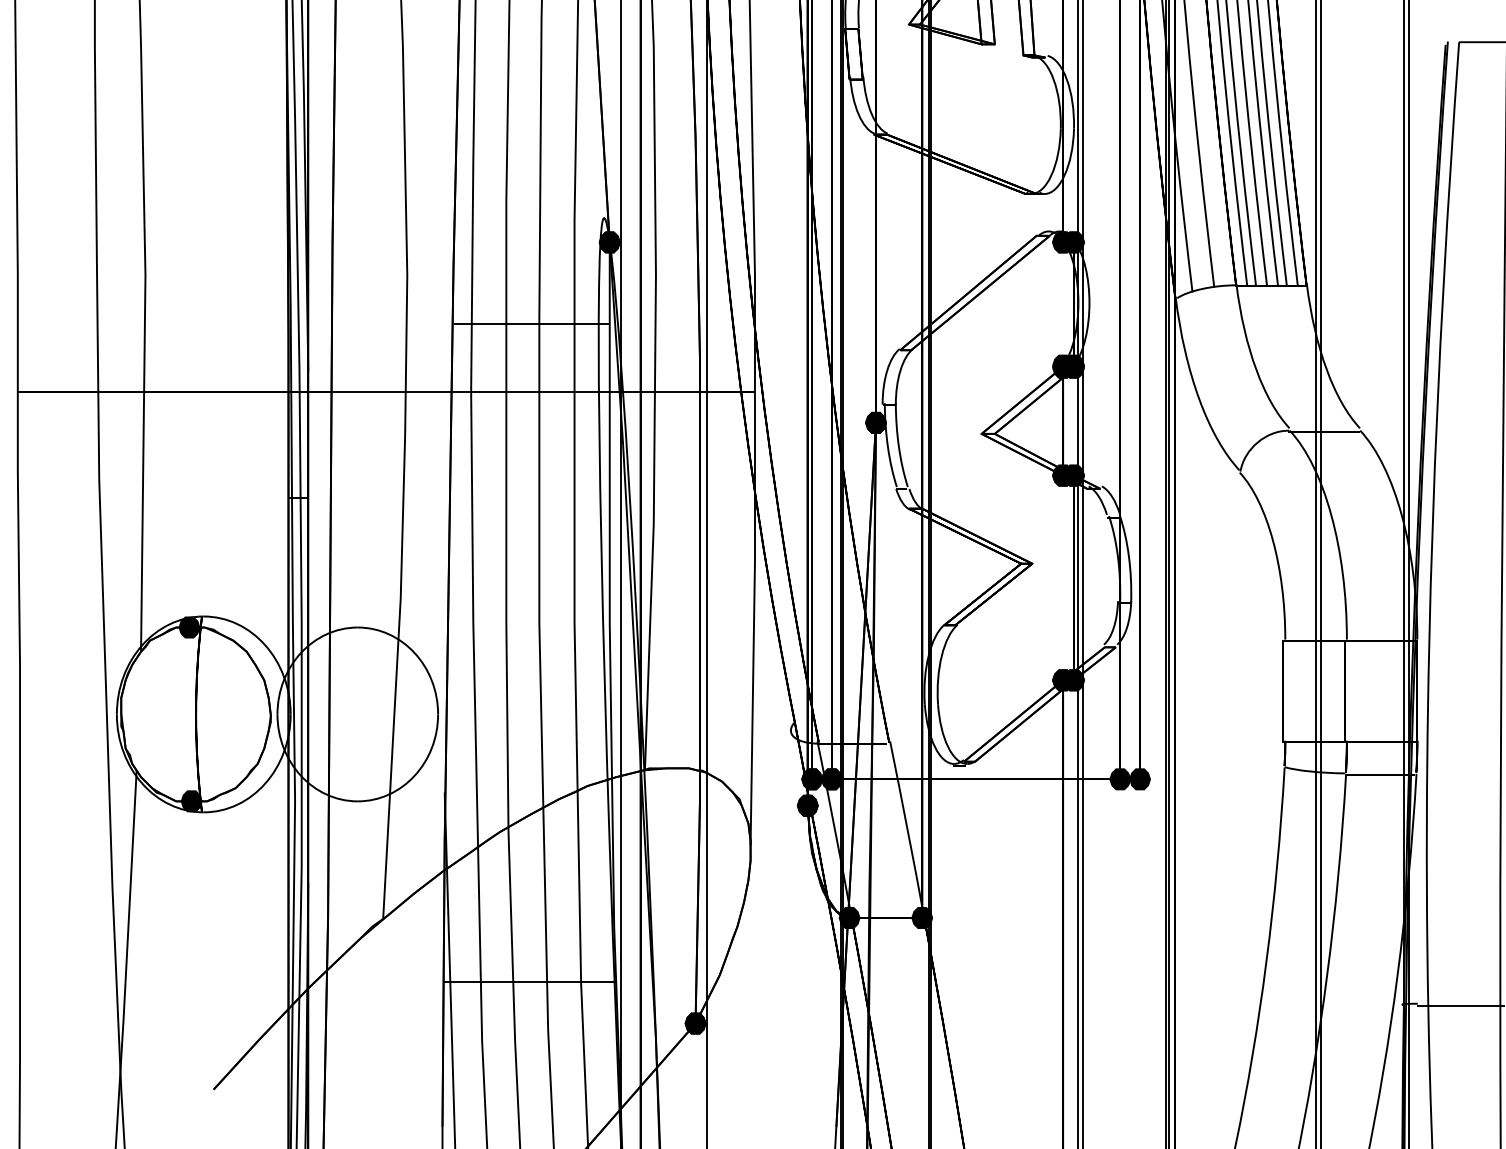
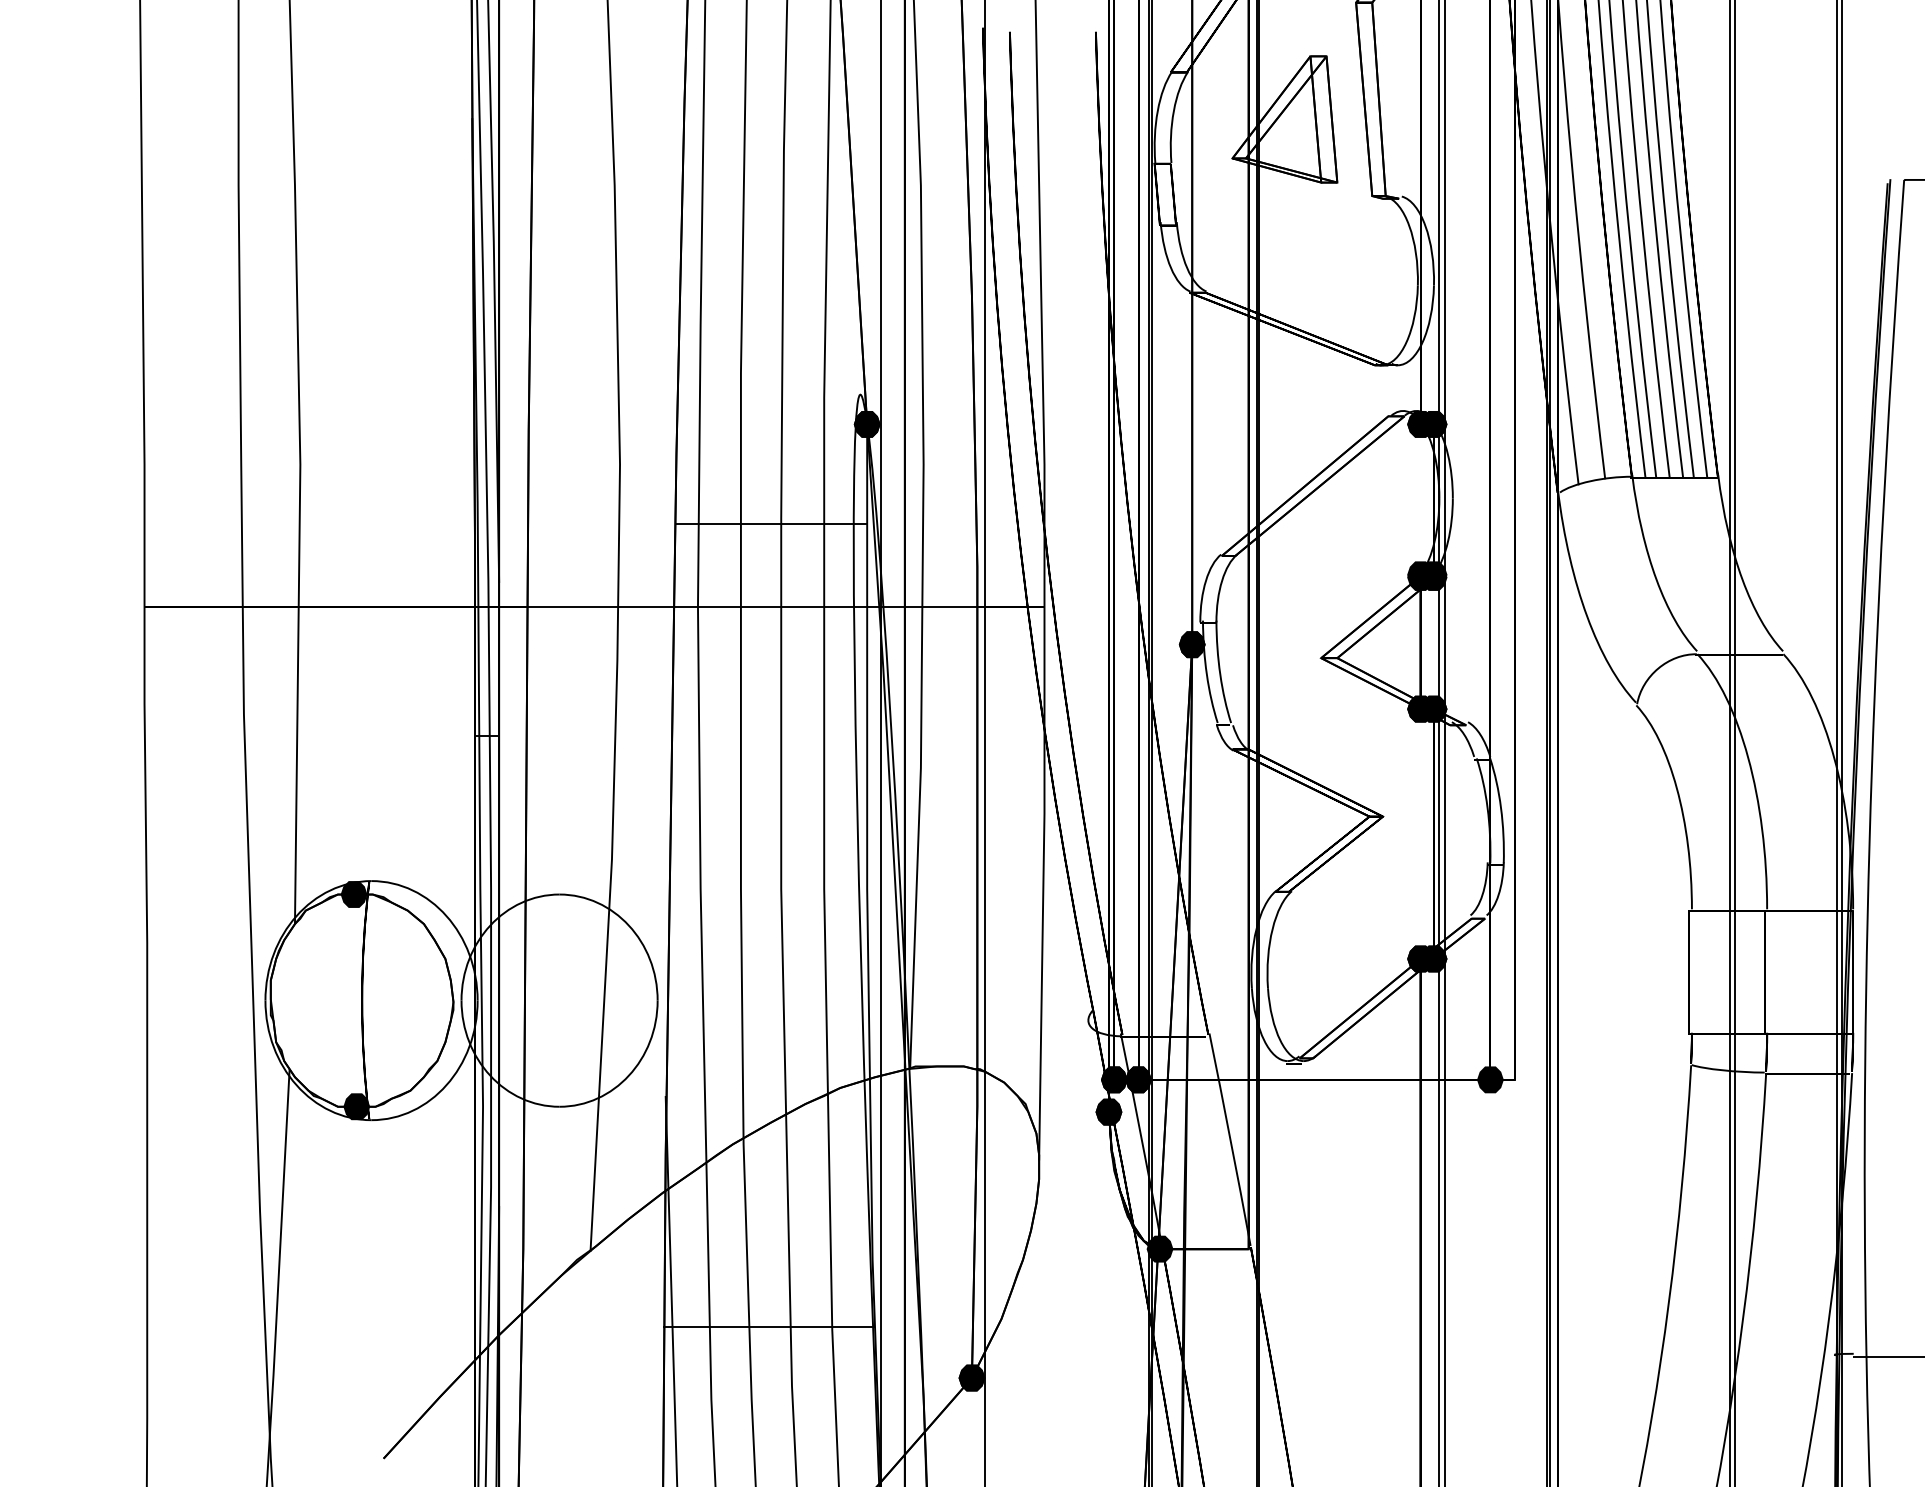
fill: (1139, 779) -> (1514, 1079), removed
fill: (922, 917) -> (1248, 1248), removed

